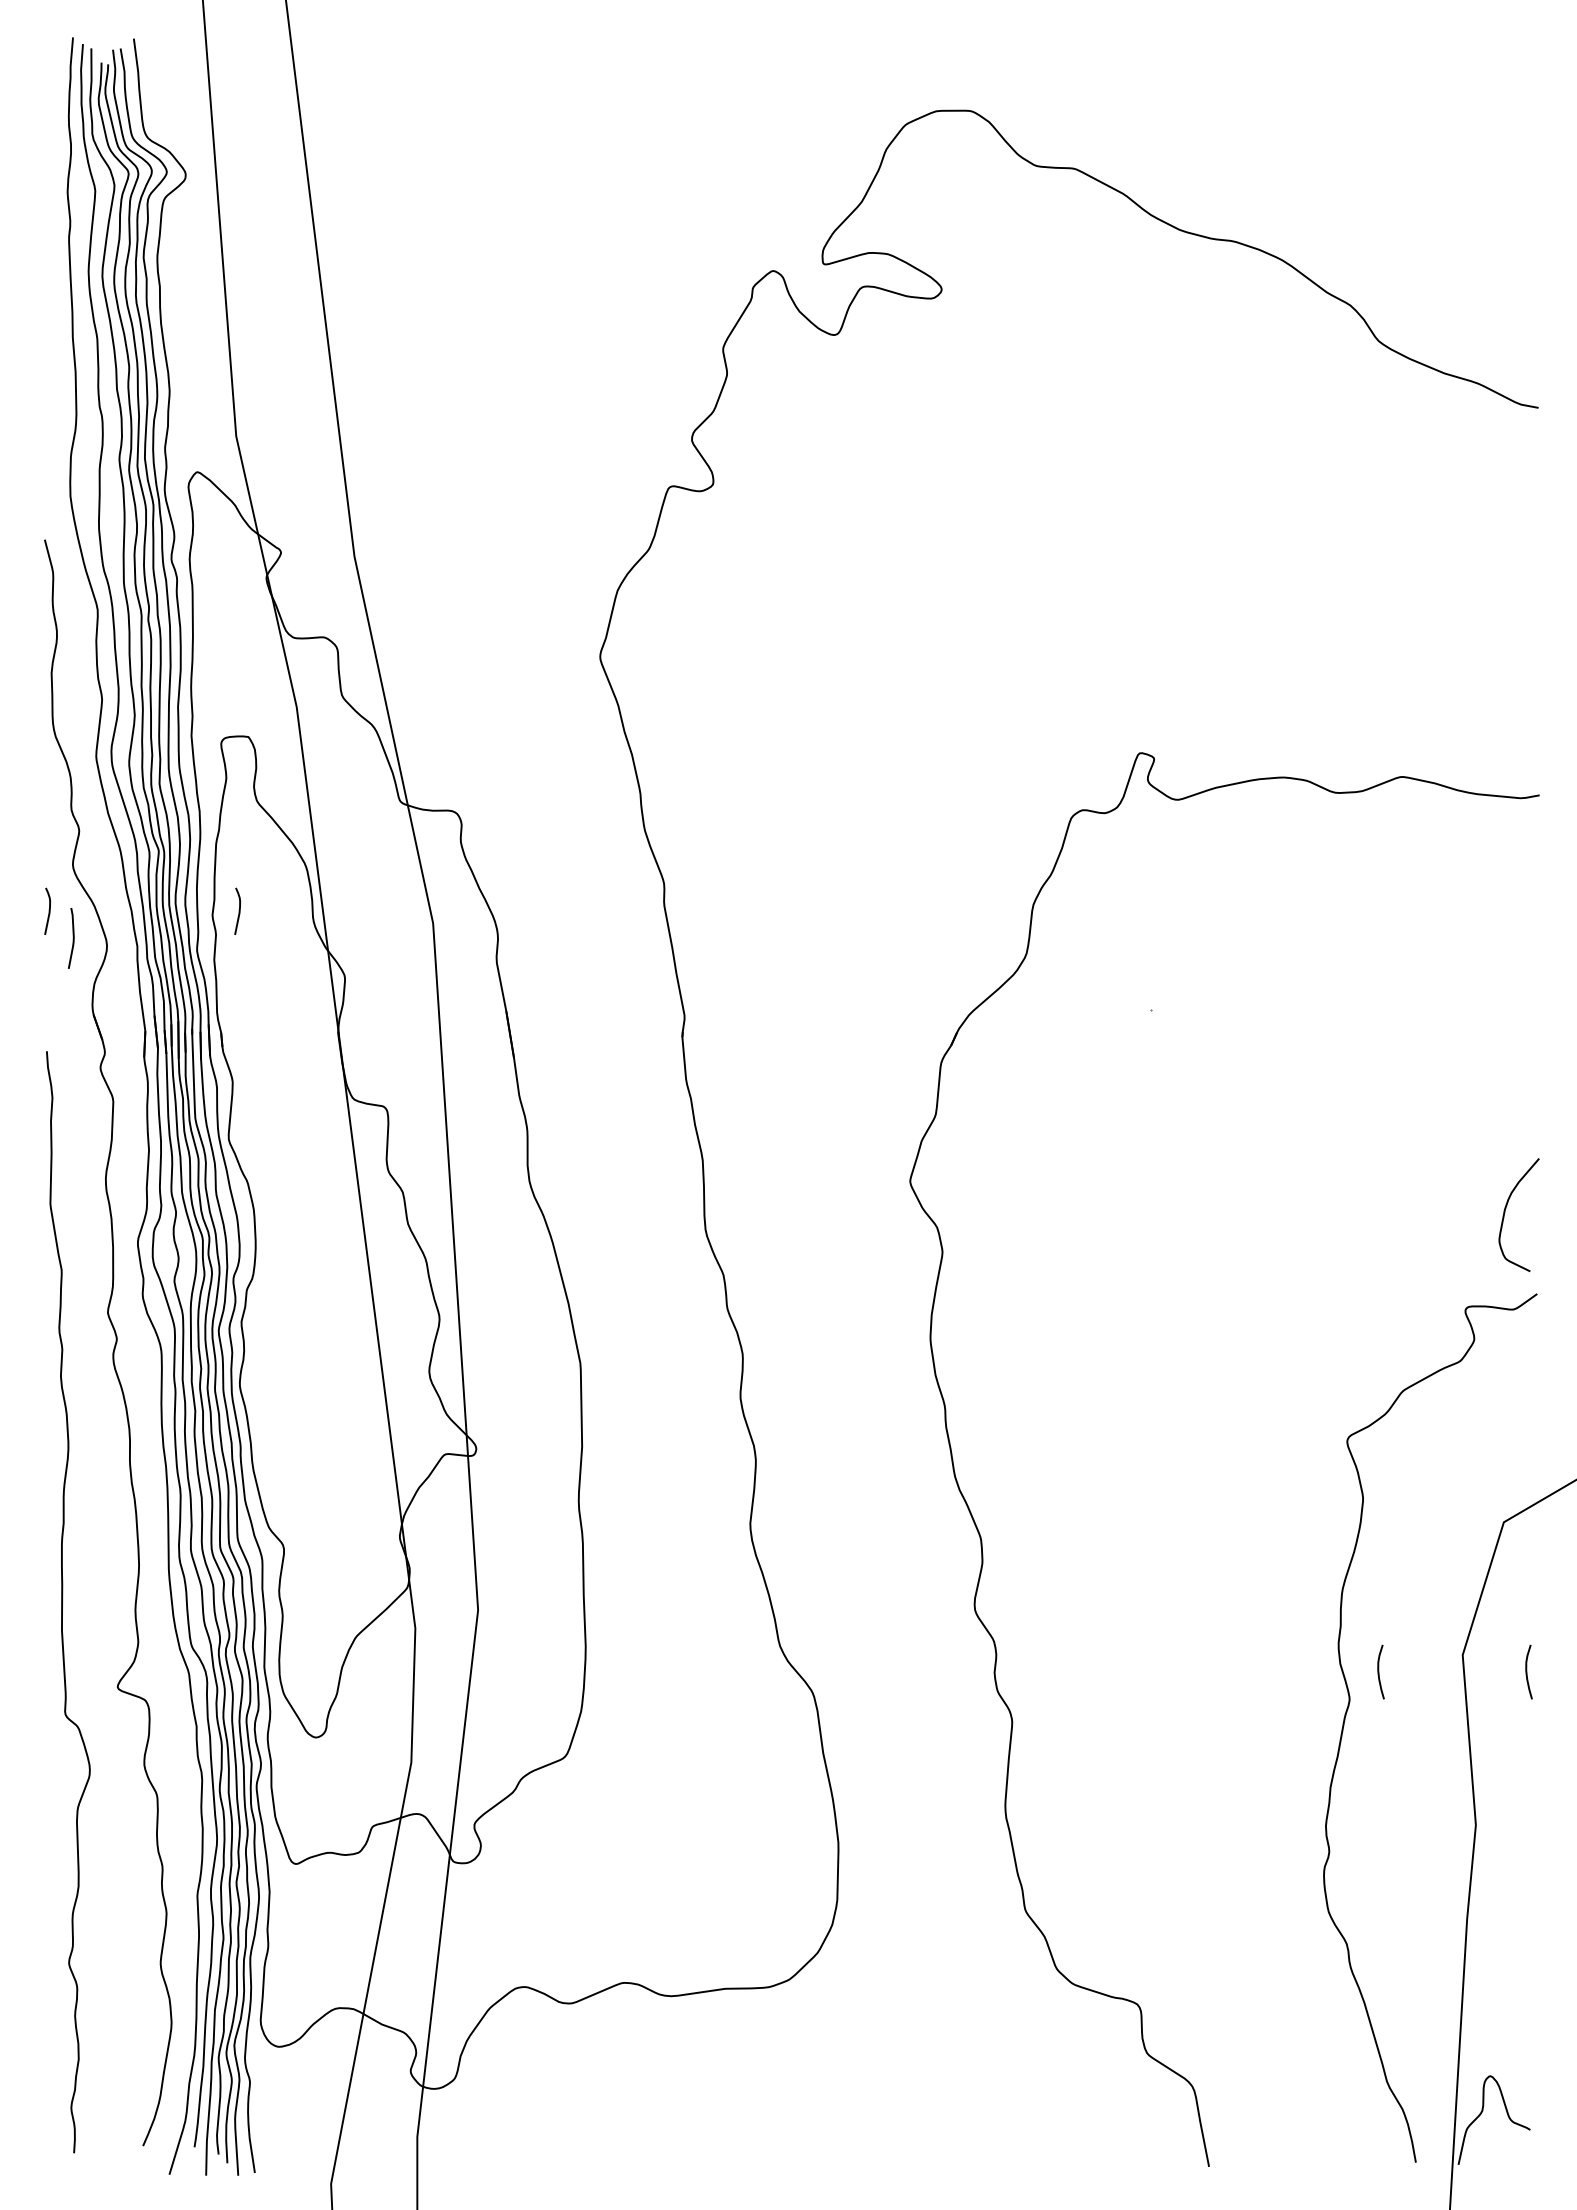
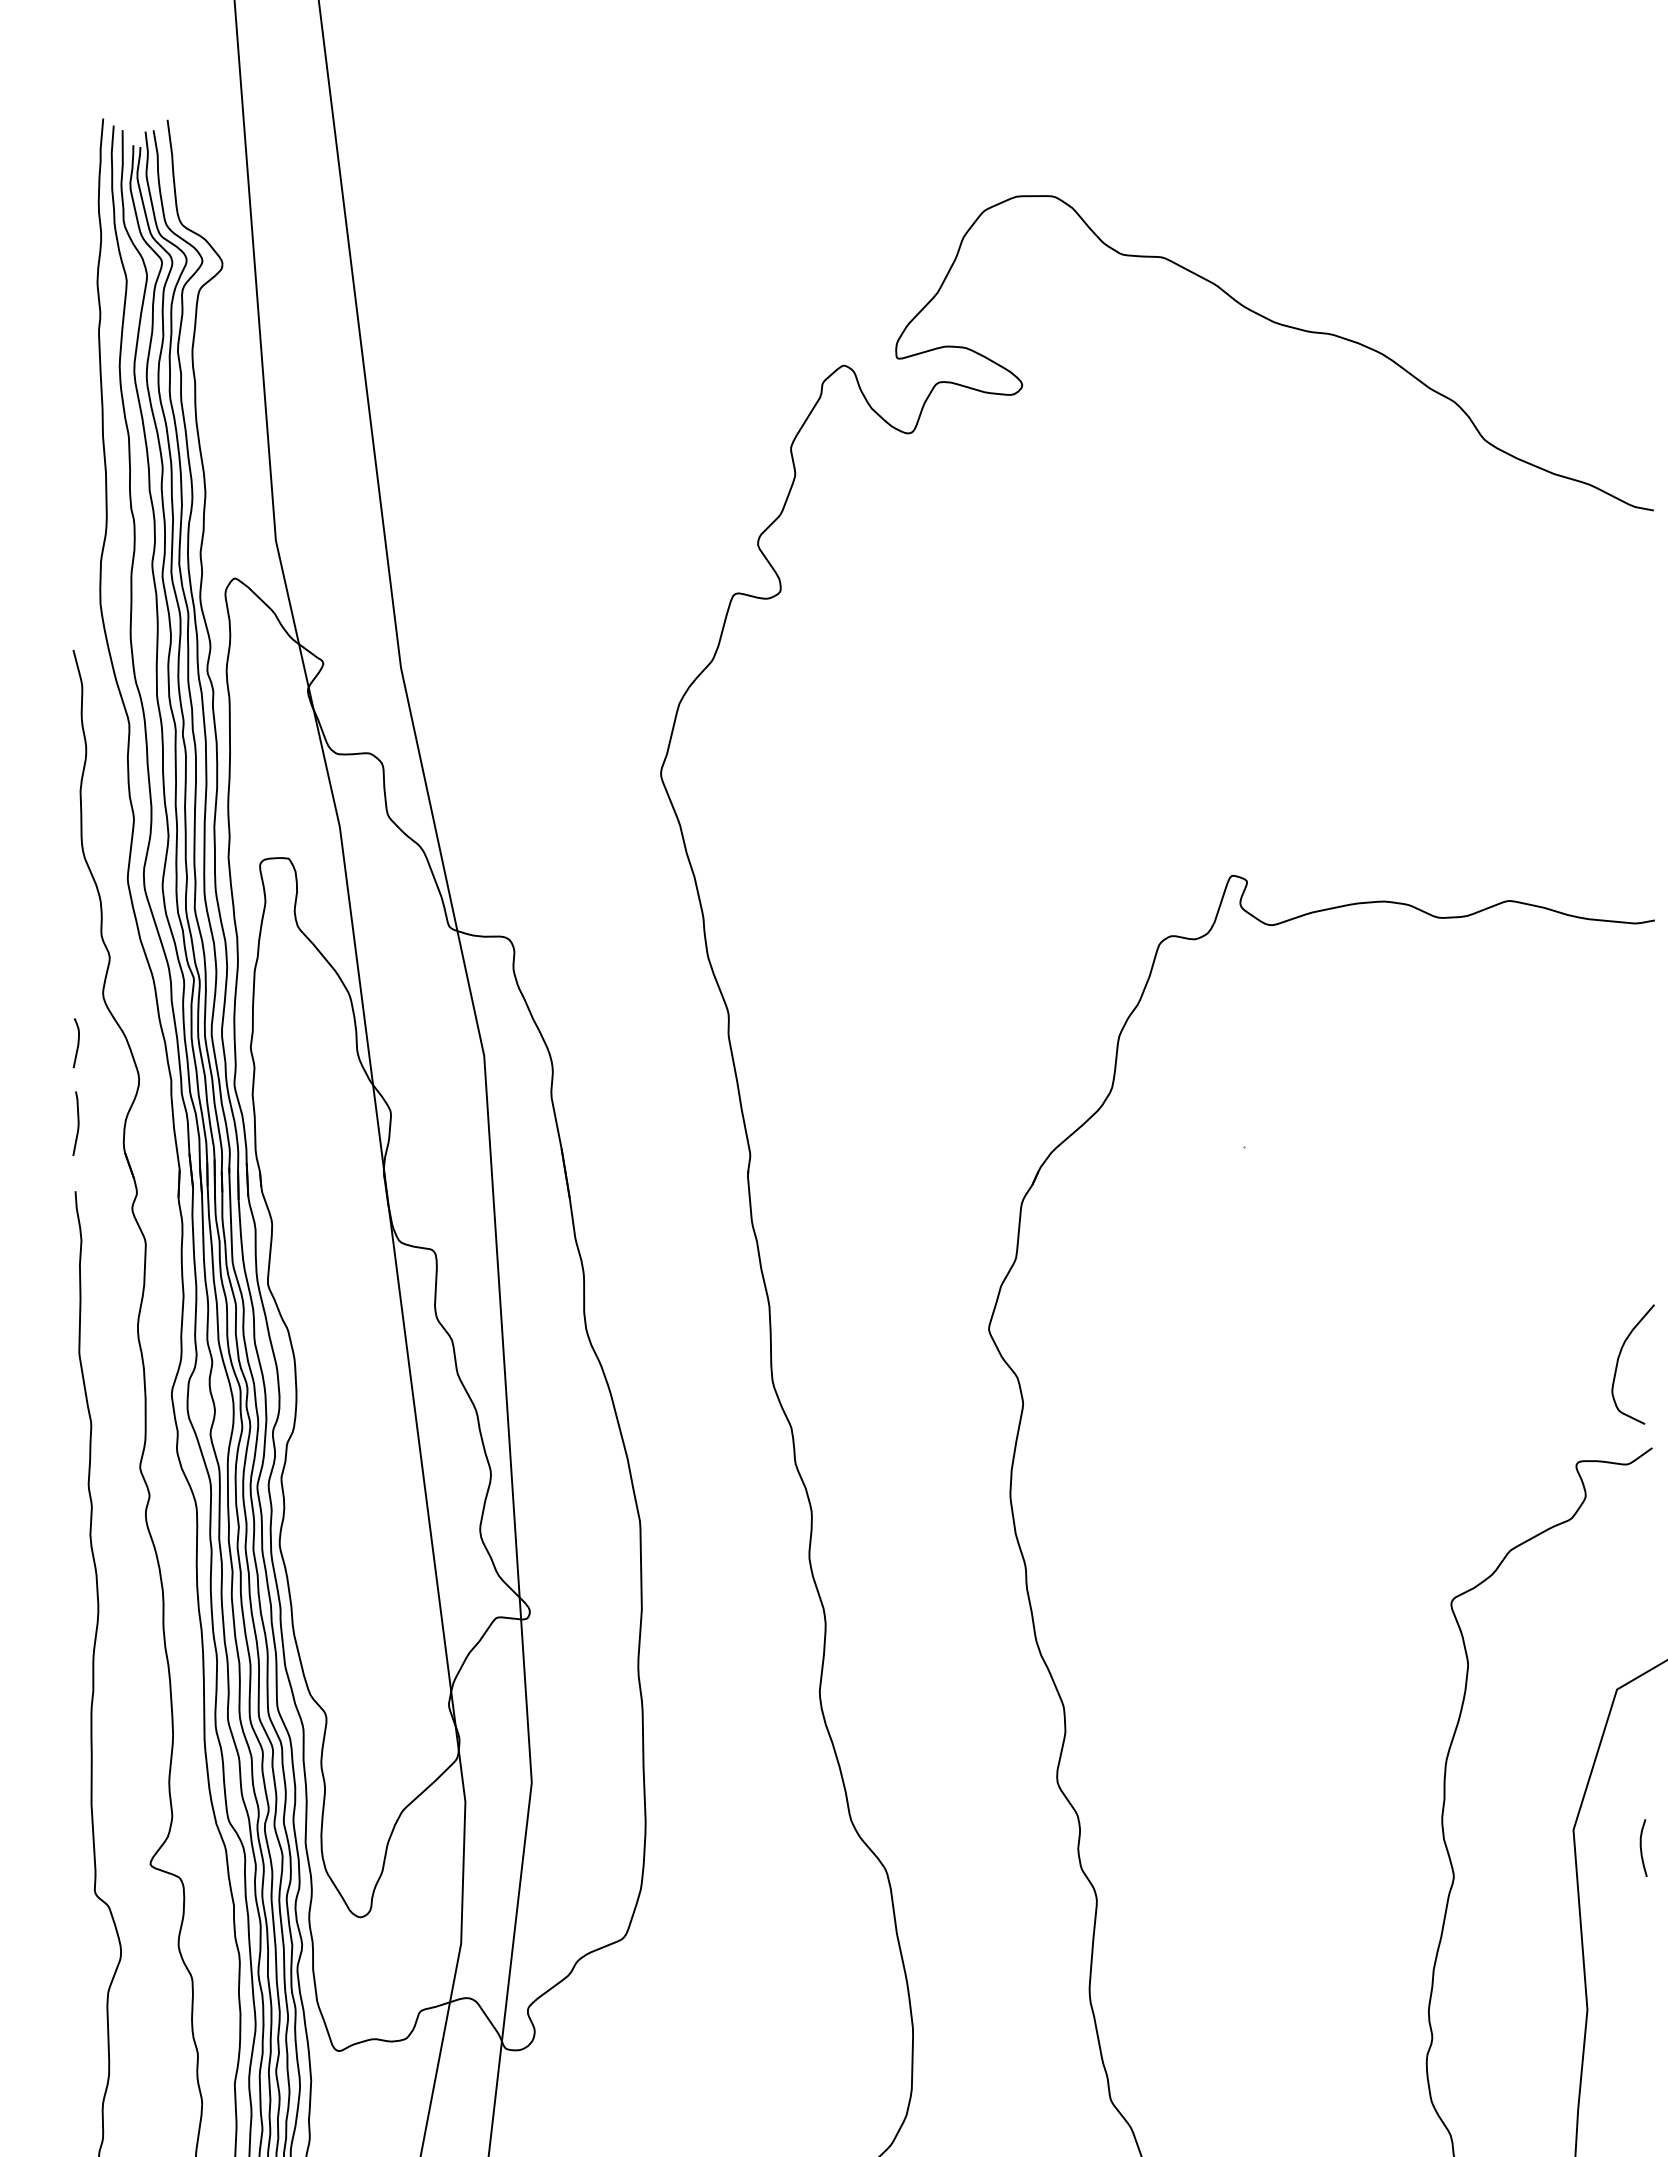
curve: (238, 910) -> (278, 1042), removed
curve: (72, 938) -> (77, 1123), moved
curve: (1379, 1671) -> (1485, 1847), removed

